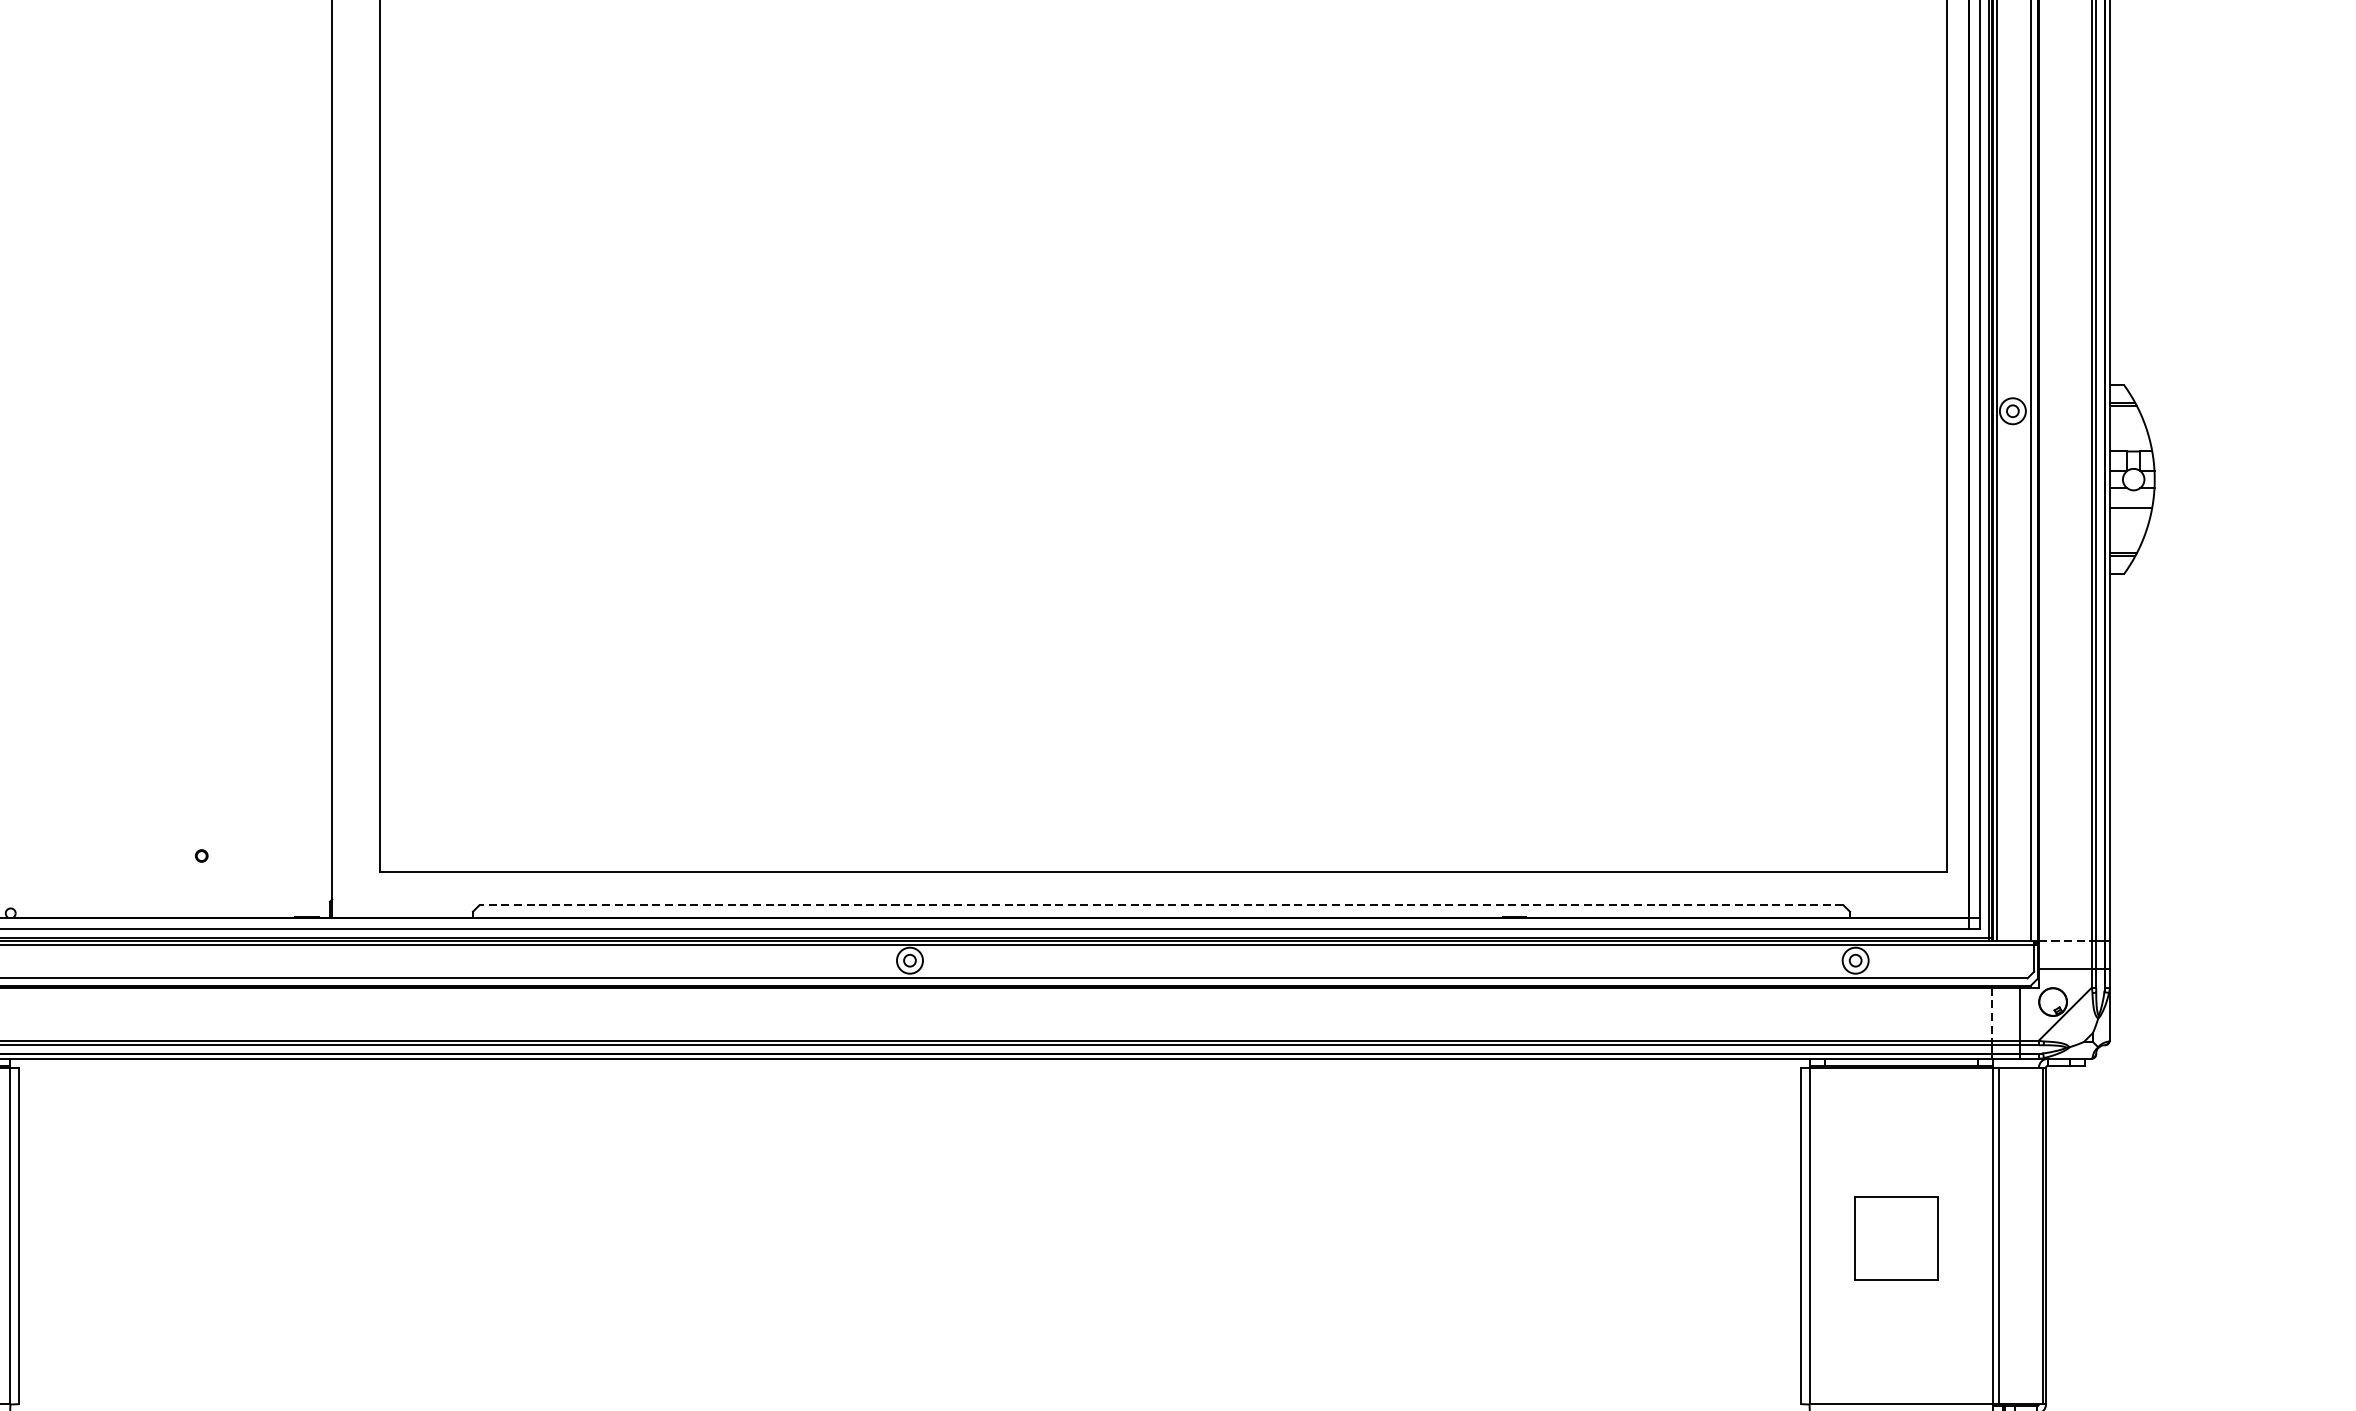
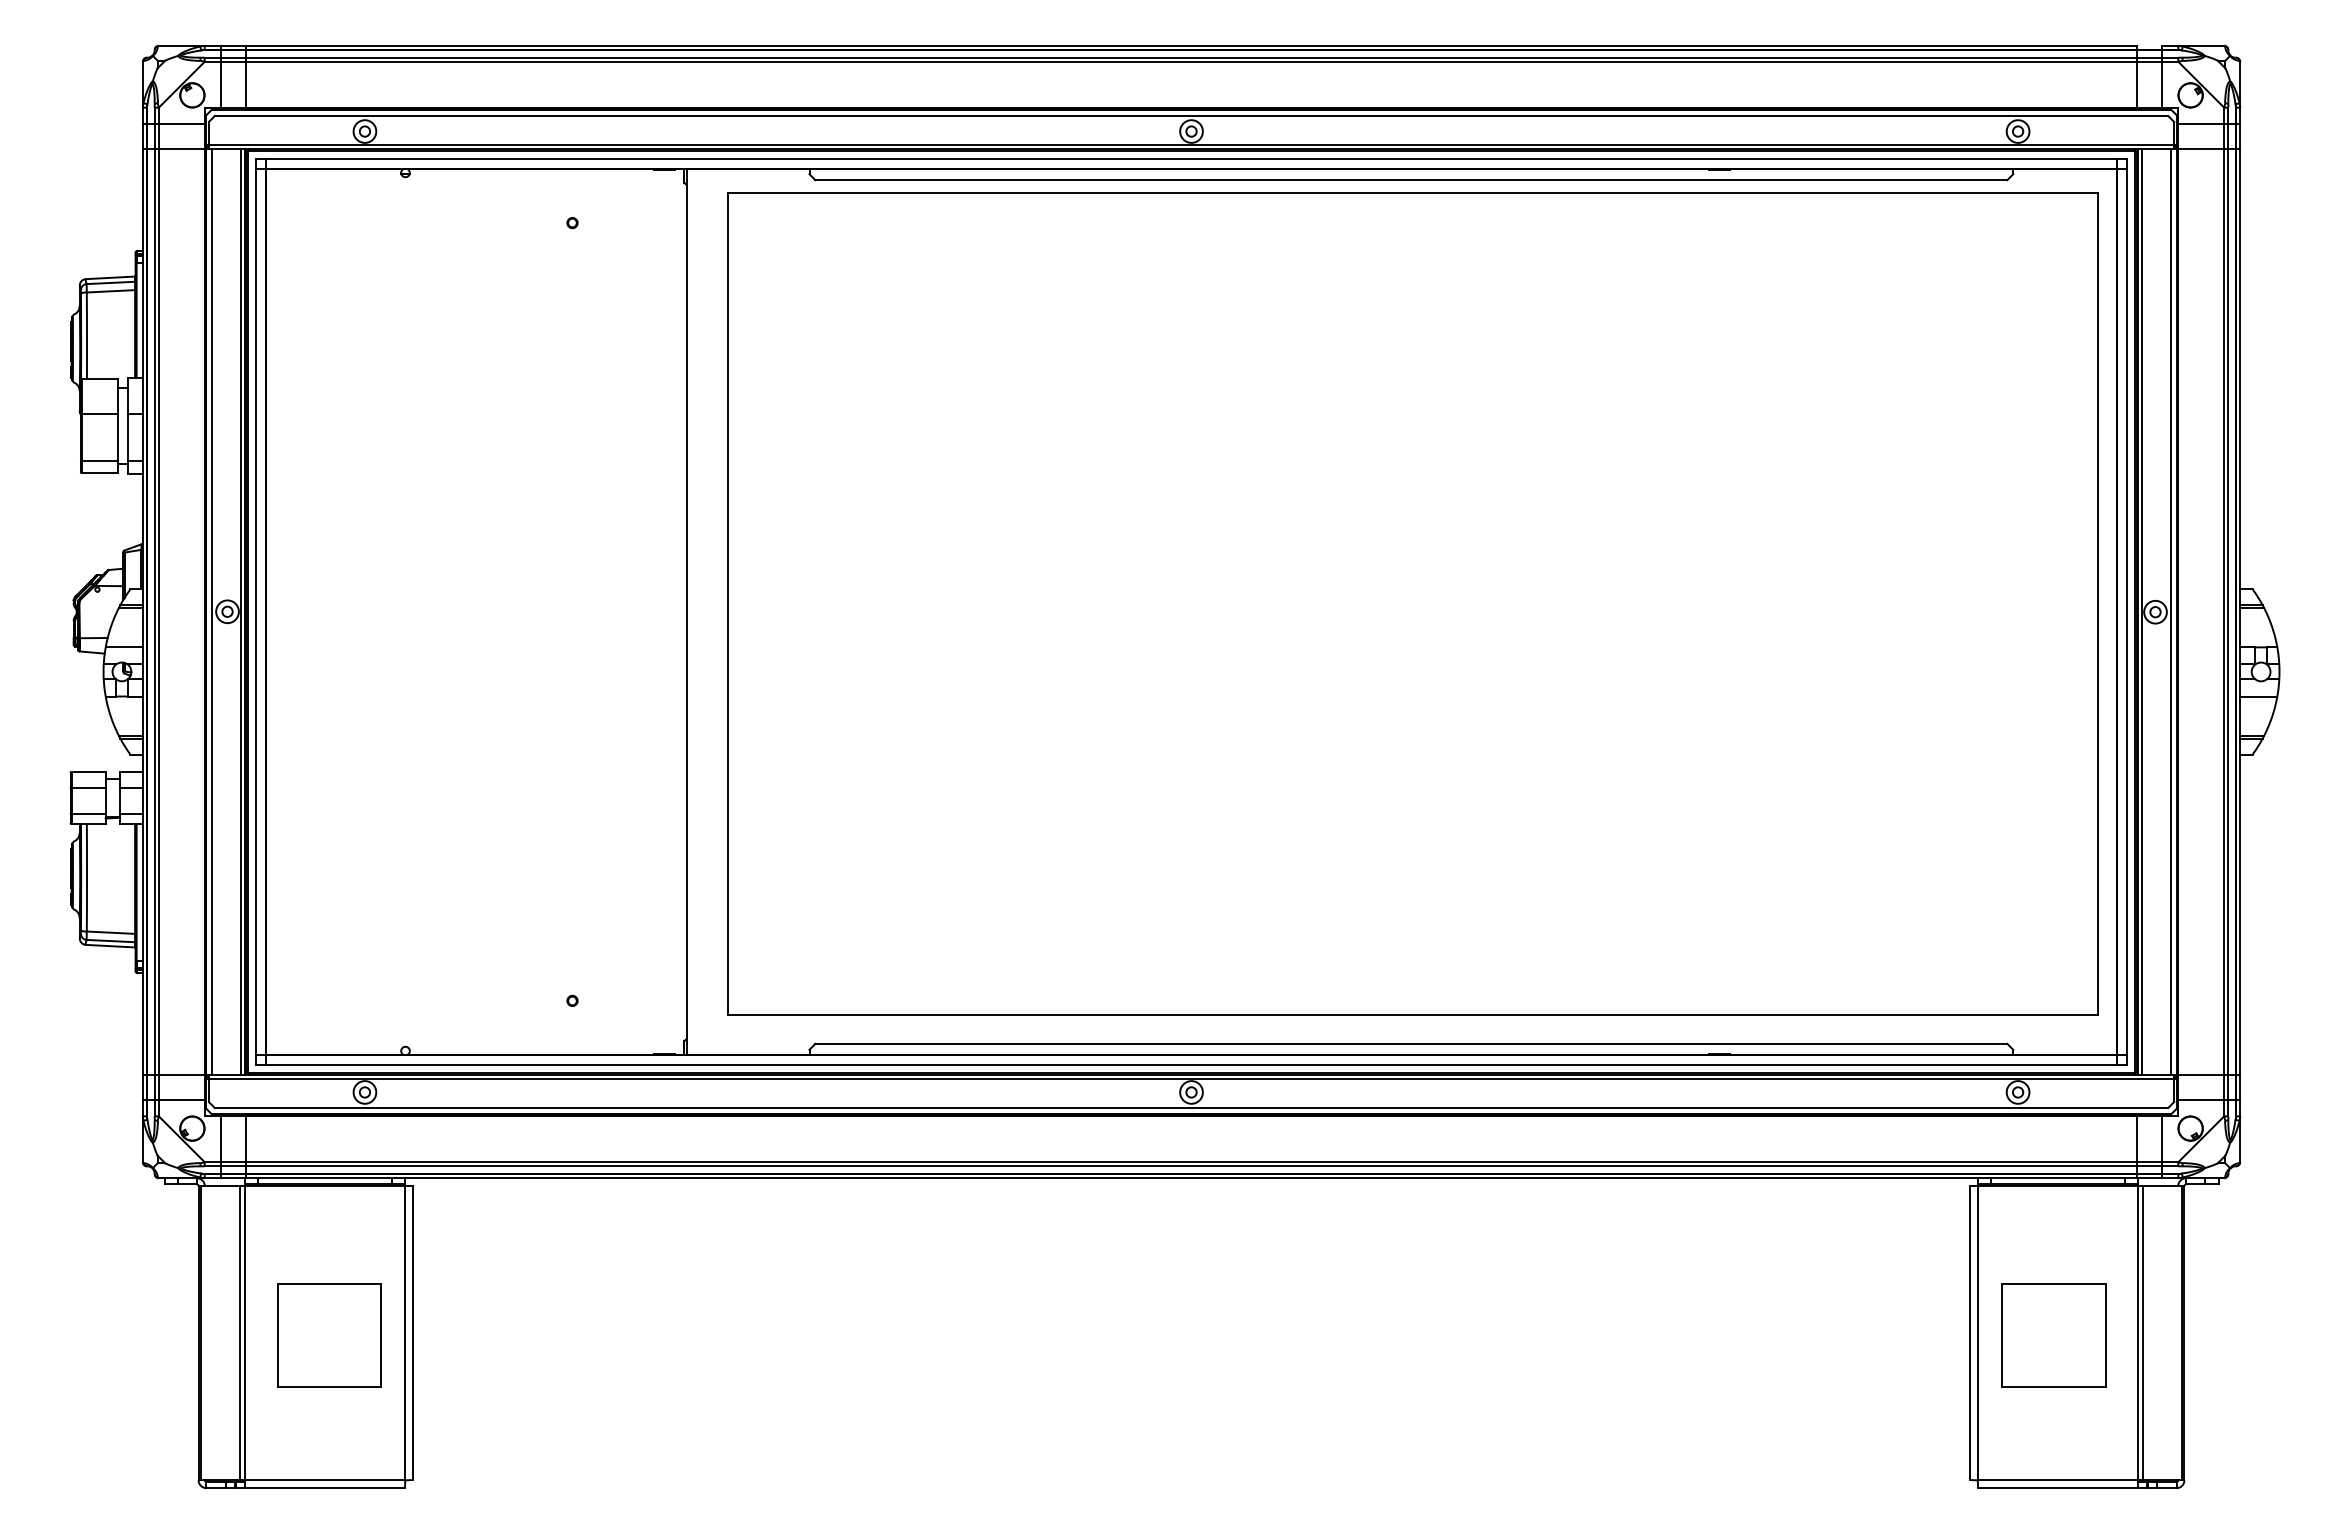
line: (1161, 904) -> (1411, 1043), dashed -> solid
line: (2065, 940) -> (2201, 1074), dashed -> solid
line: (1991, 1014) -> (2136, 1139), dashed -> solid
part: (1896, 1238) -> (2053, 1335), size x1.43

